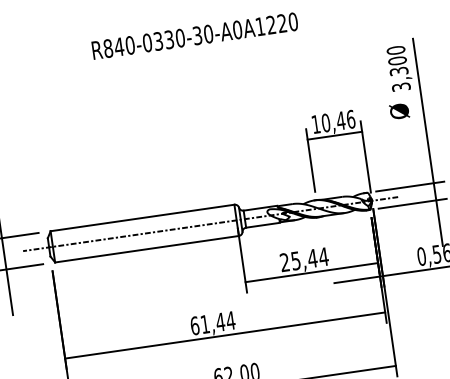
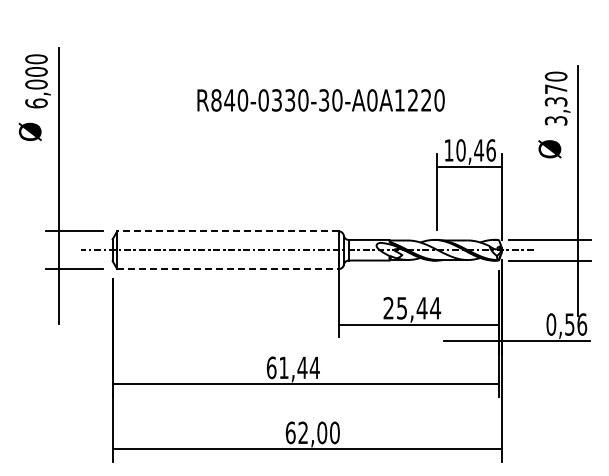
text: (194, 36) -> (320, 100), moved
text: (397, 61) -> (555, 89), 3,300 -> 3,370
line: (142, 218) -> (228, 231), solid -> dashed
line: (147, 249) -> (228, 269), solid -> dashed

